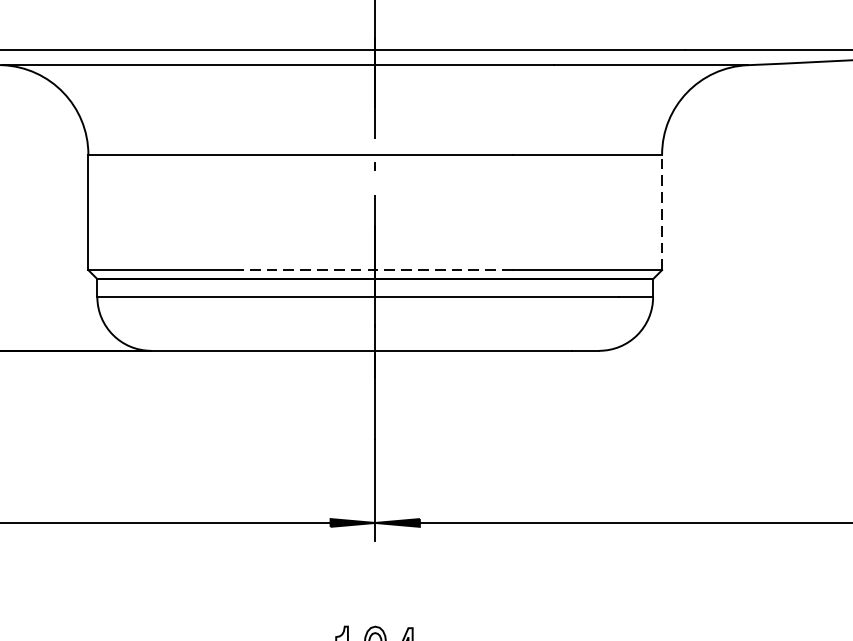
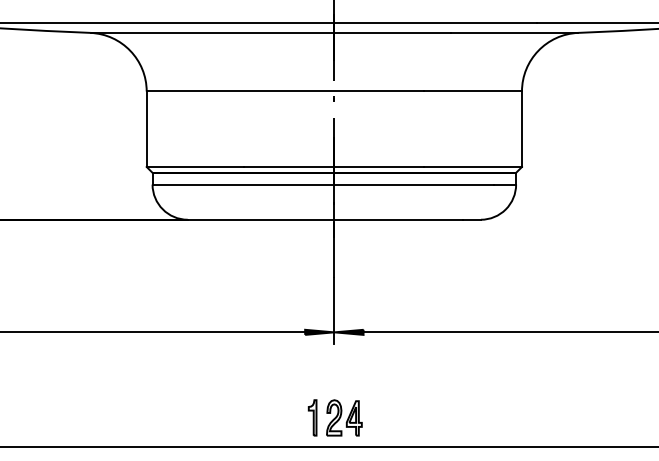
line: (661, 212) -> (521, 129), dashed -> solid
line: (375, 269) -> (334, 166), dashed -> solid

